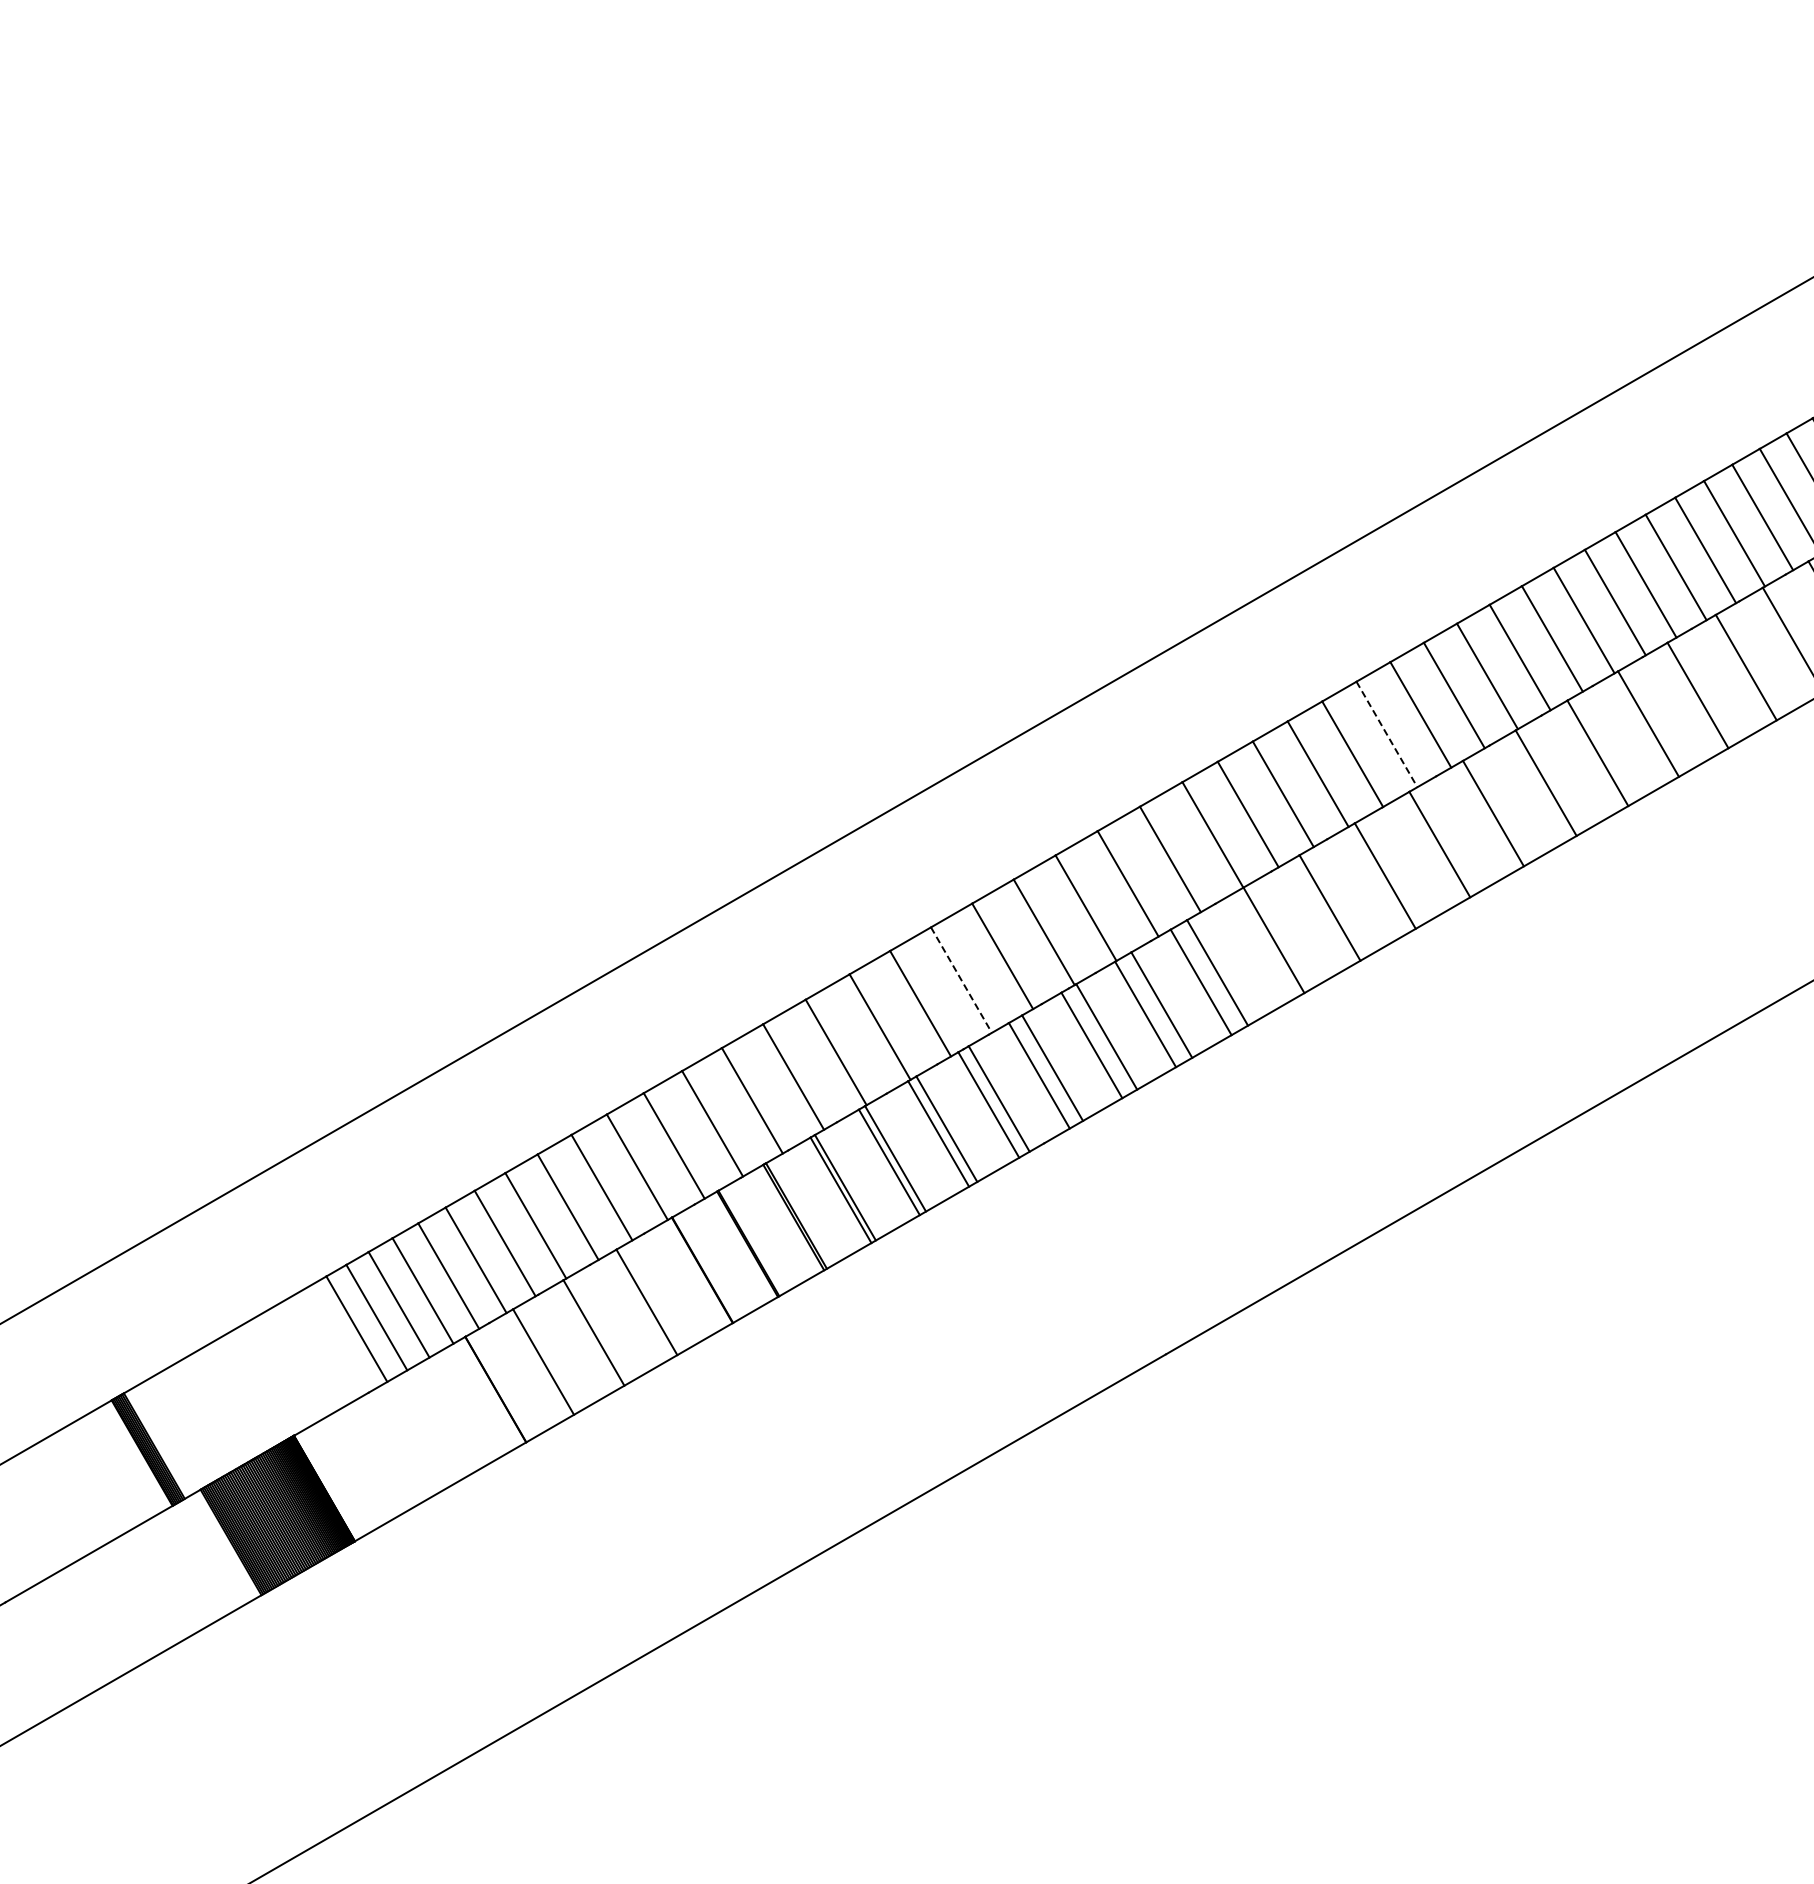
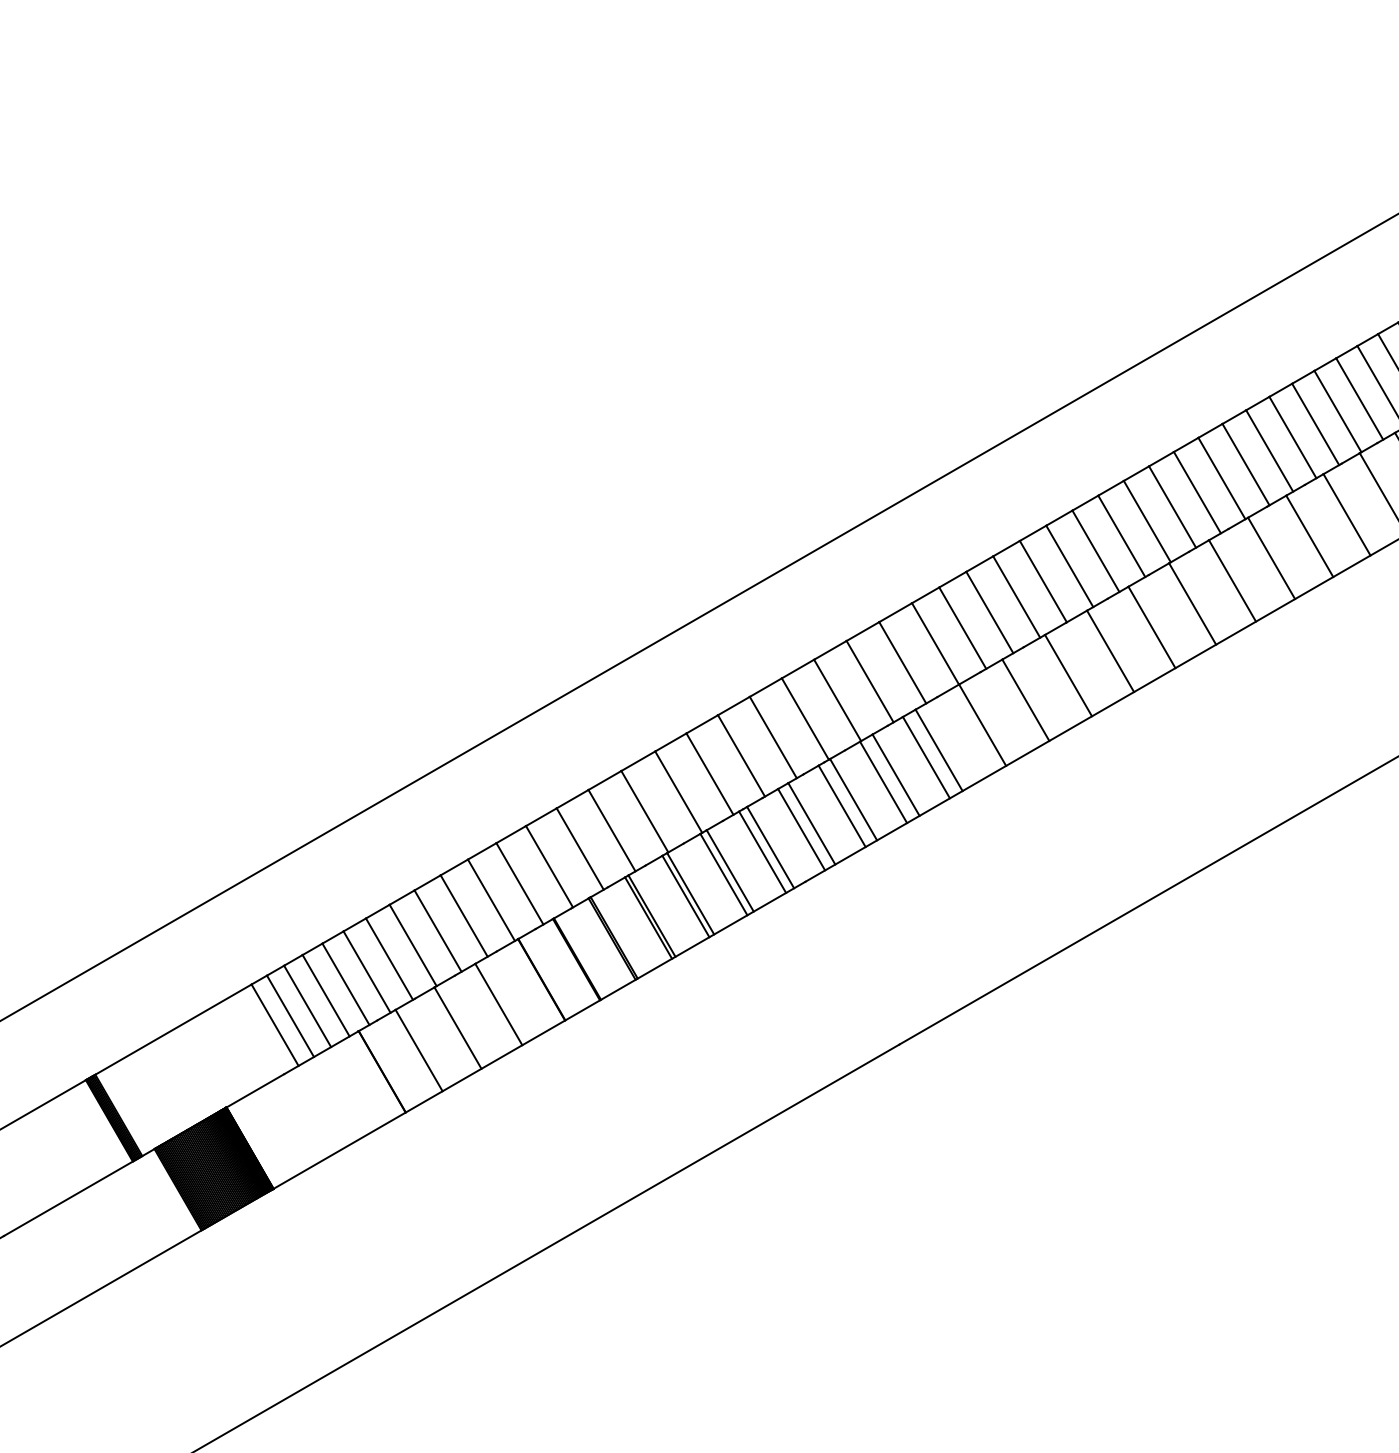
line: (1386, 734) -> (1069, 566), dashed -> solid
line: (961, 980) -> (741, 756), dashed -> solid

